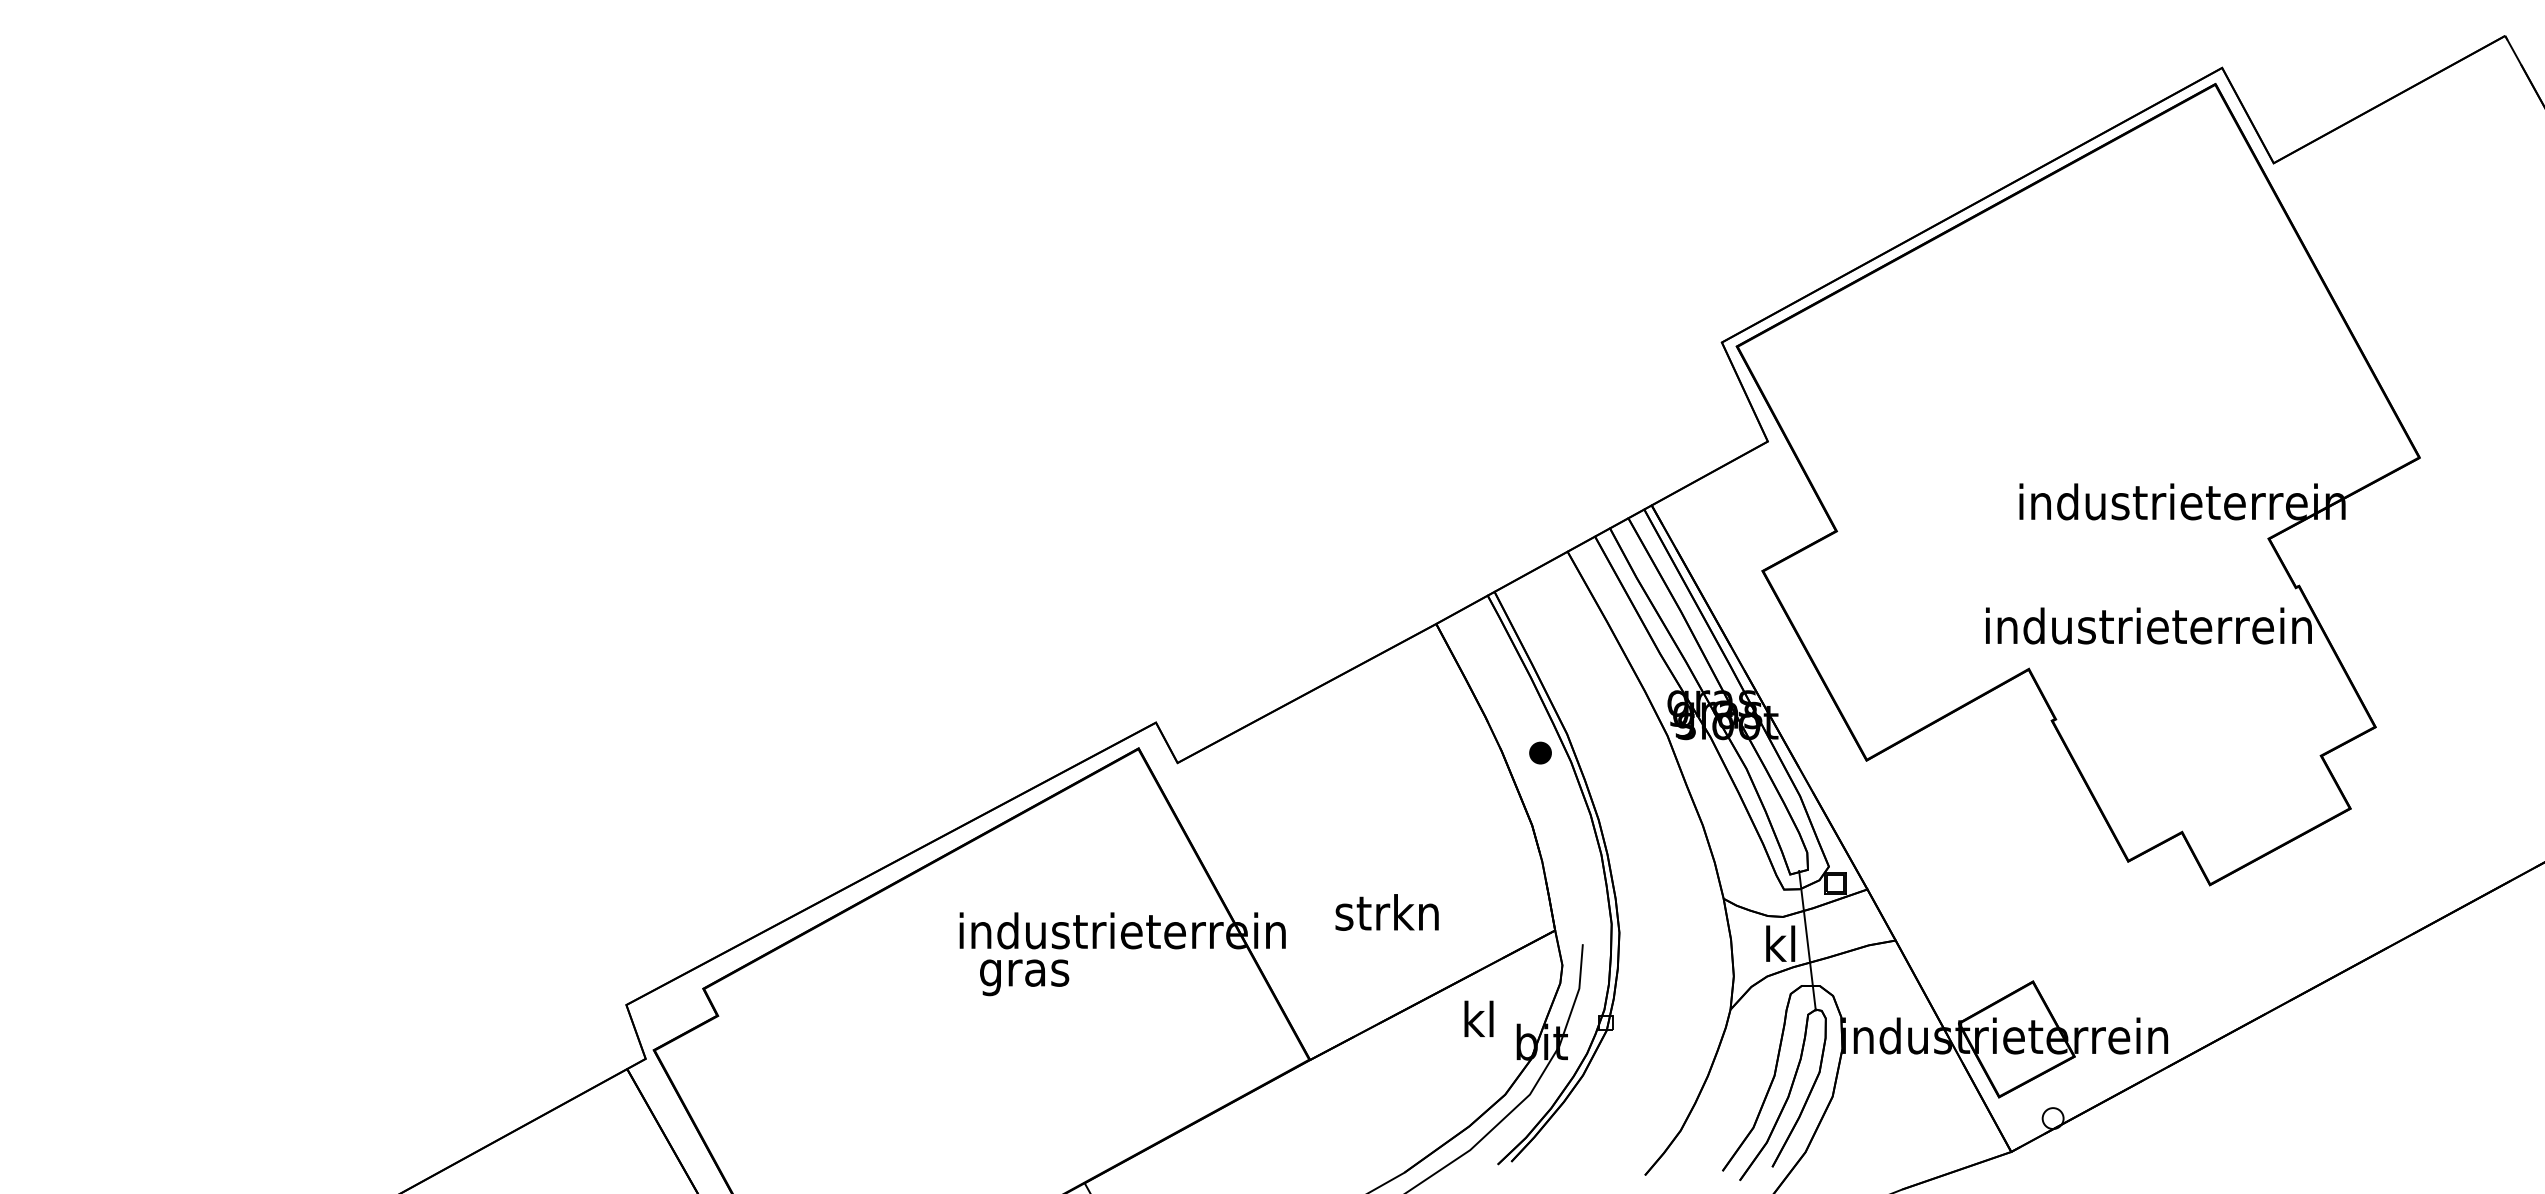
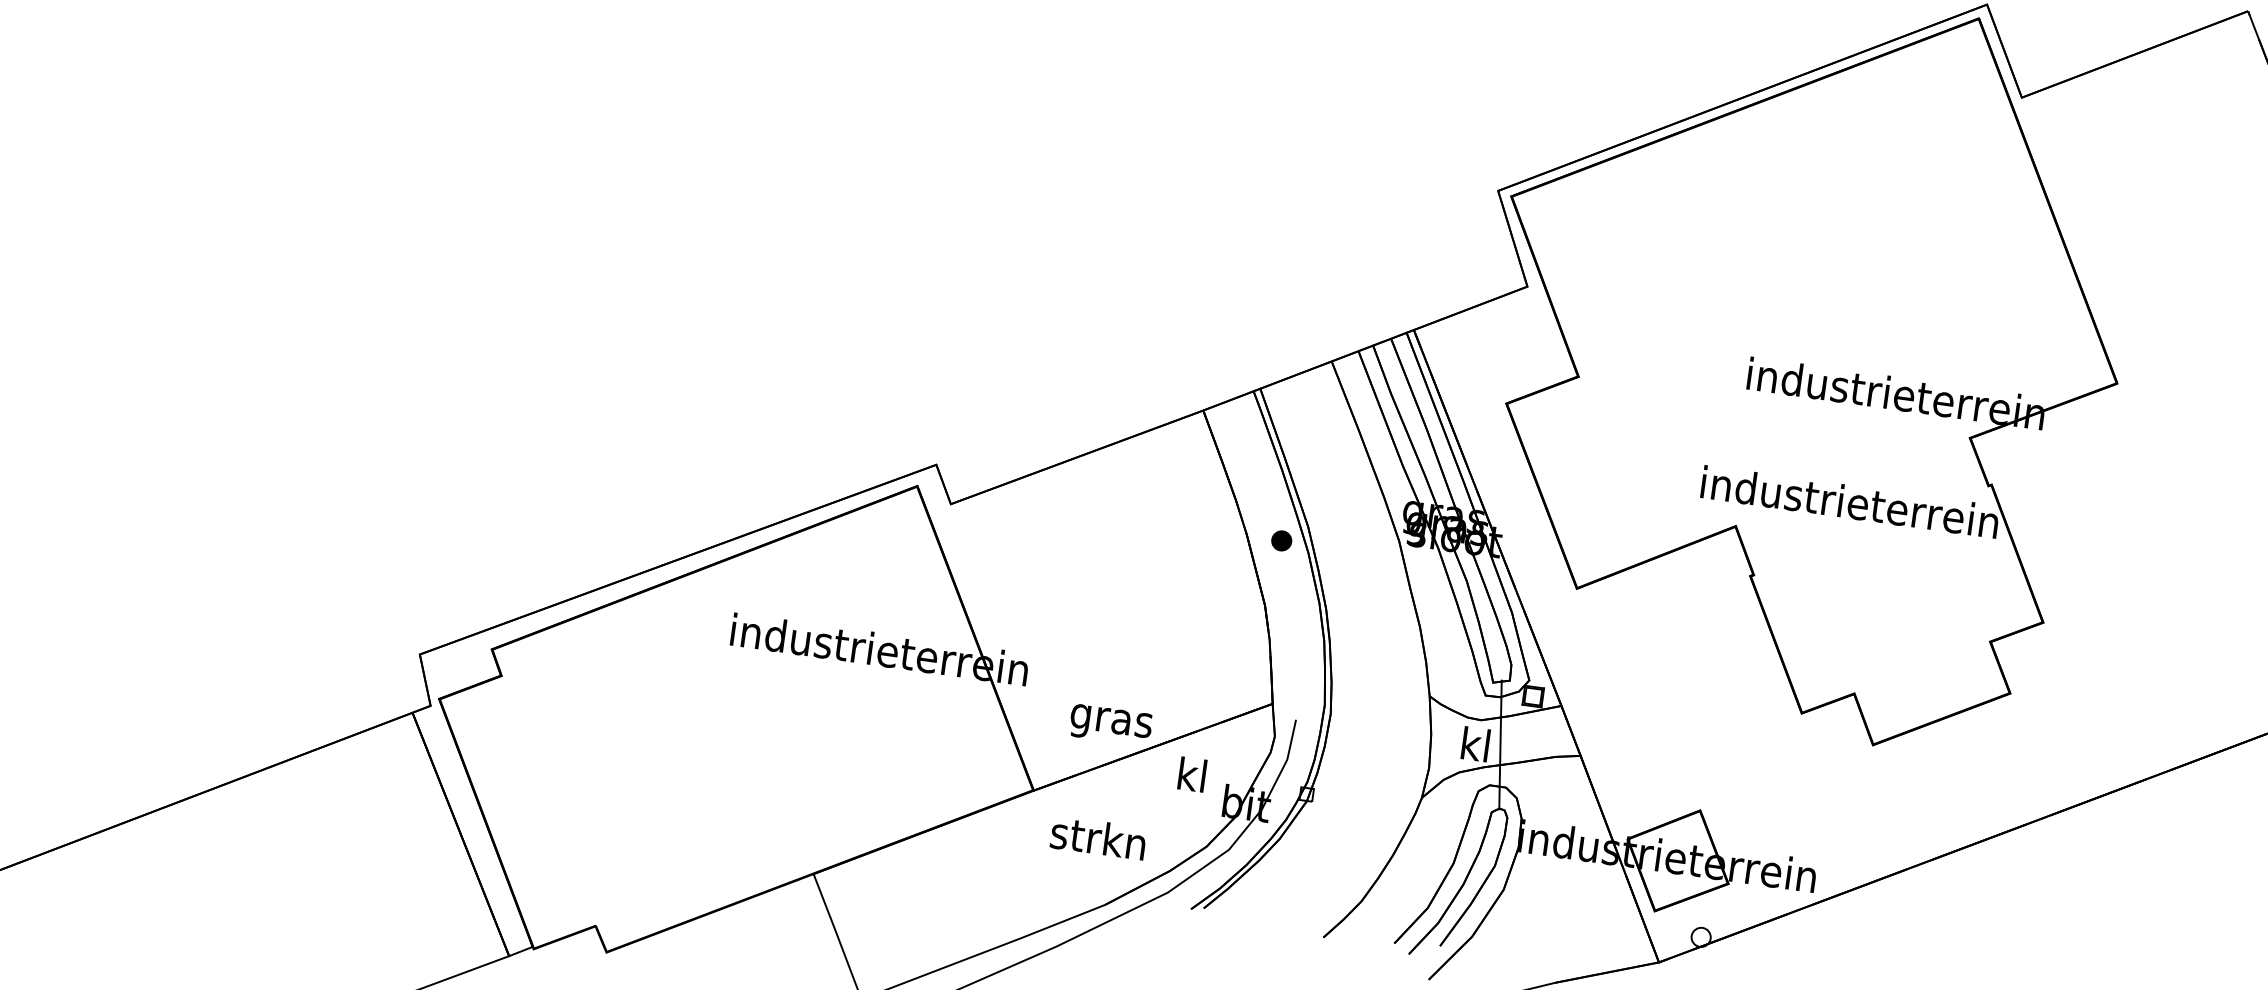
text: (1386, 912) -> (1097, 837), moved
text: (1024, 977) -> (1110, 724), moved

